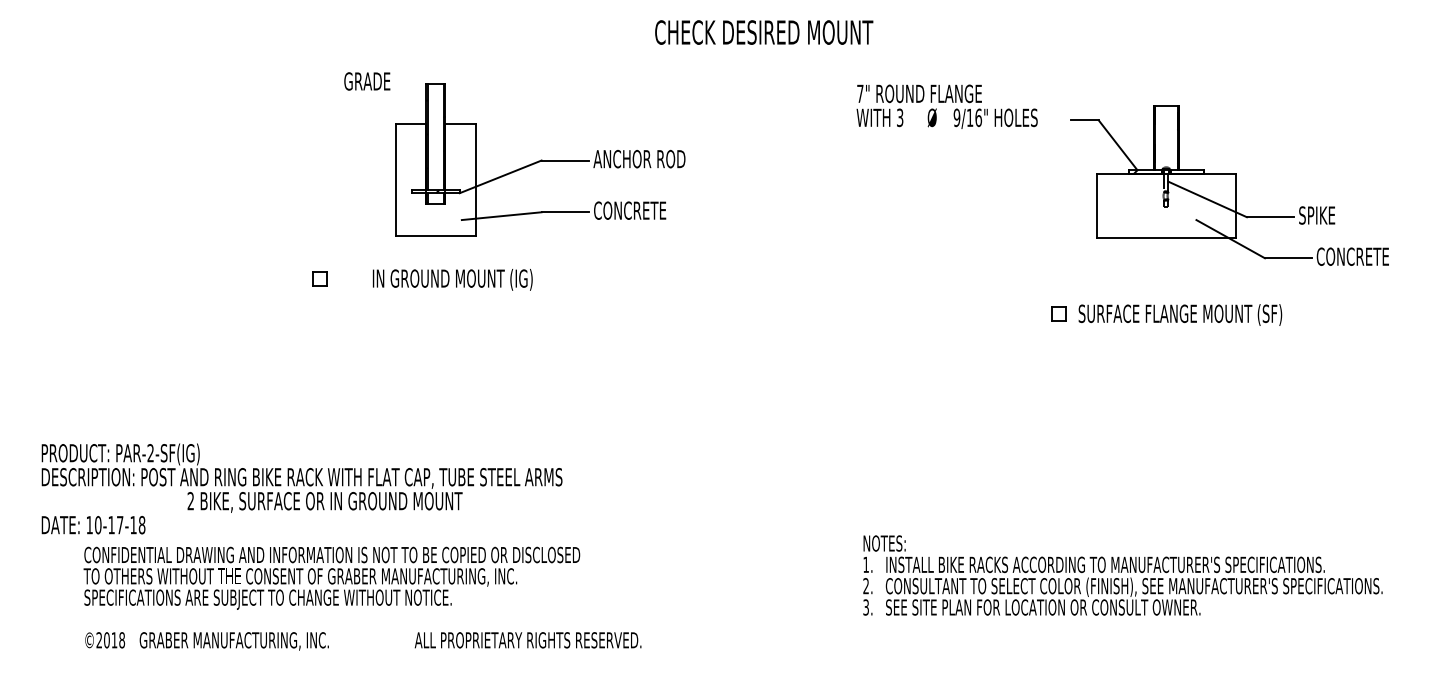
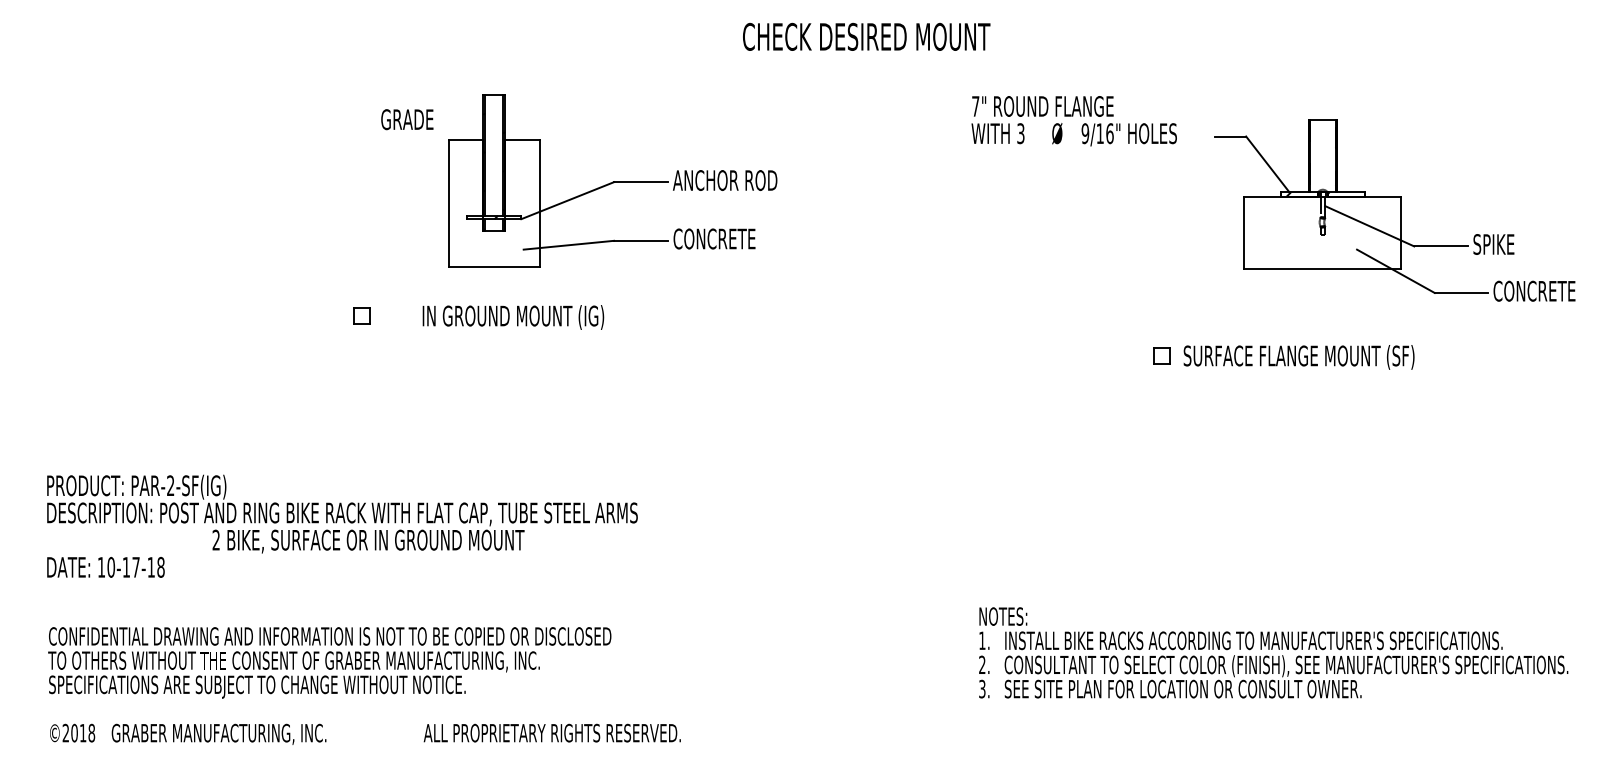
text: (367, 81) -> (407, 119), moved
part: (1166, 314) -> (1283, 356), moved
text: (301, 488) -> (341, 525), moved
text: (362, 598) -> (364, 685), moved

